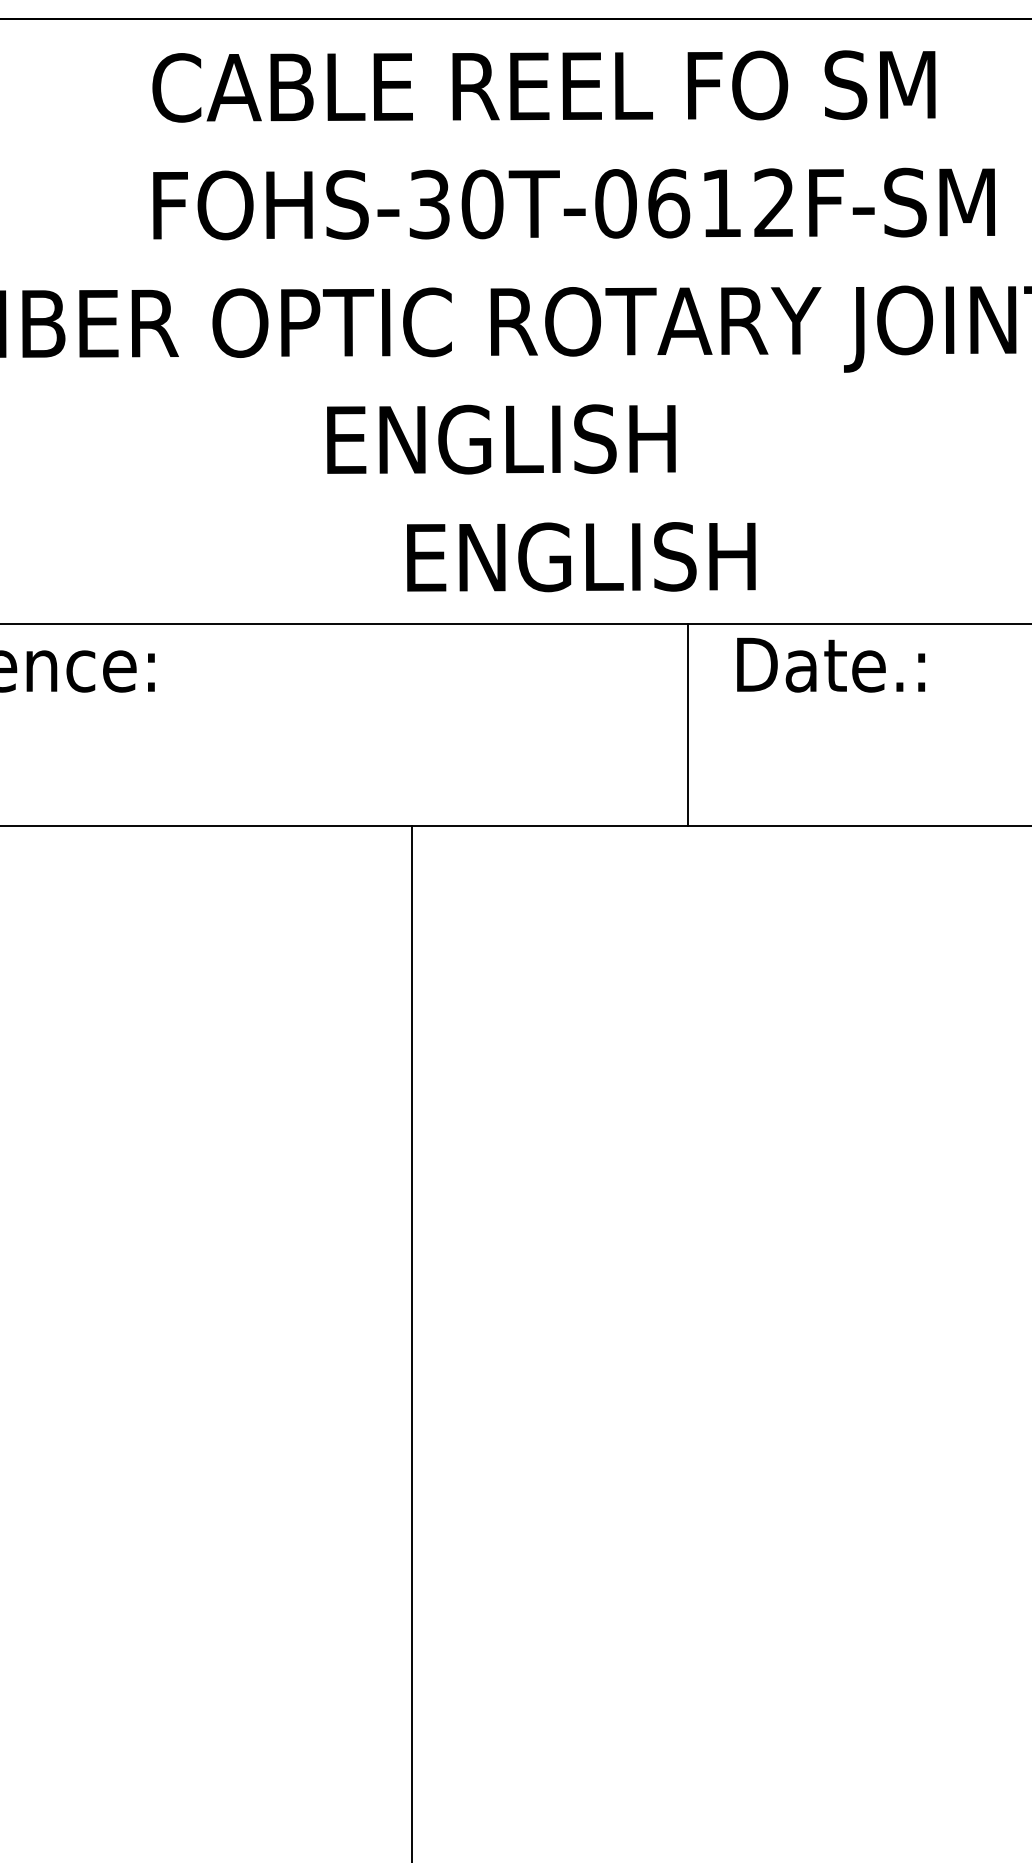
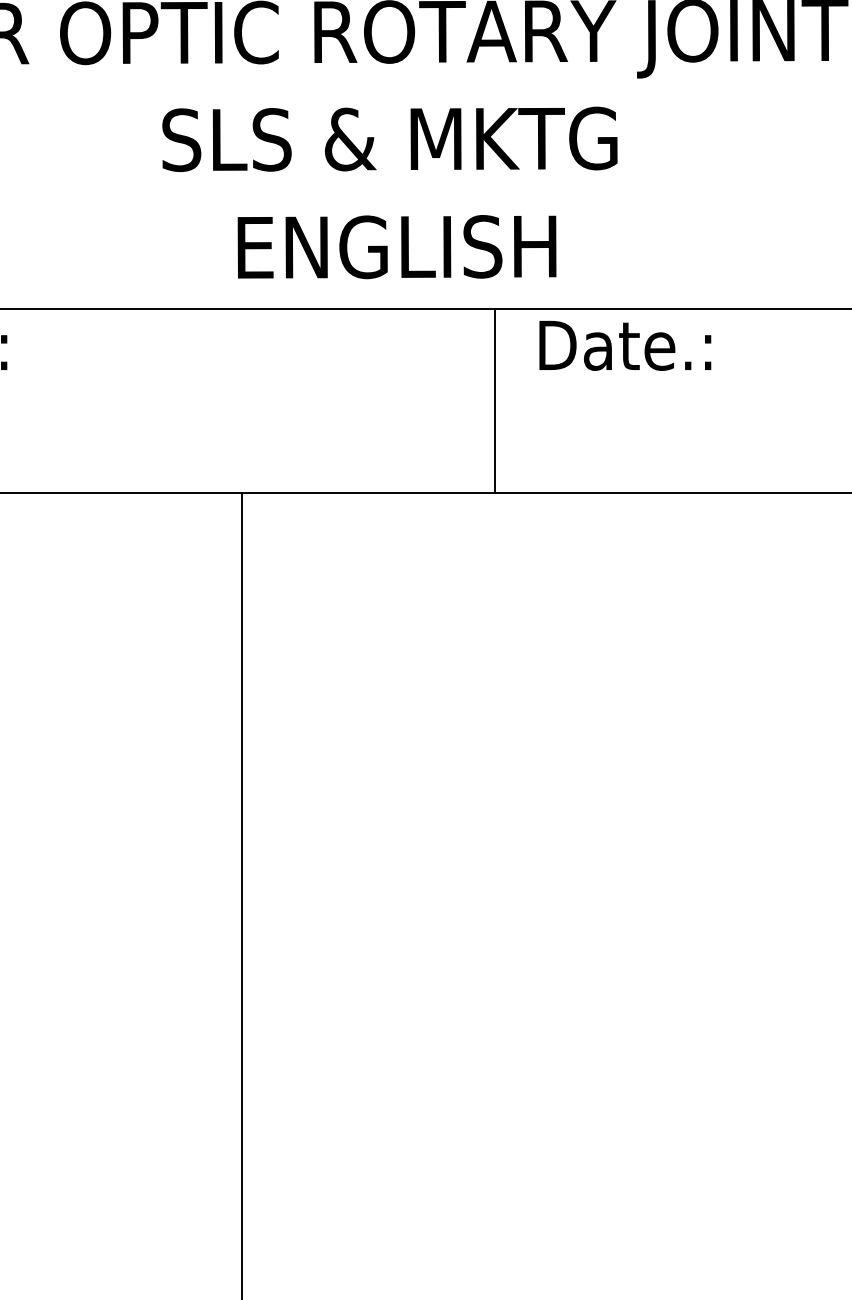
text: (573, 439) -> (389, 139), ENGLISH -> SLS & MKTG

